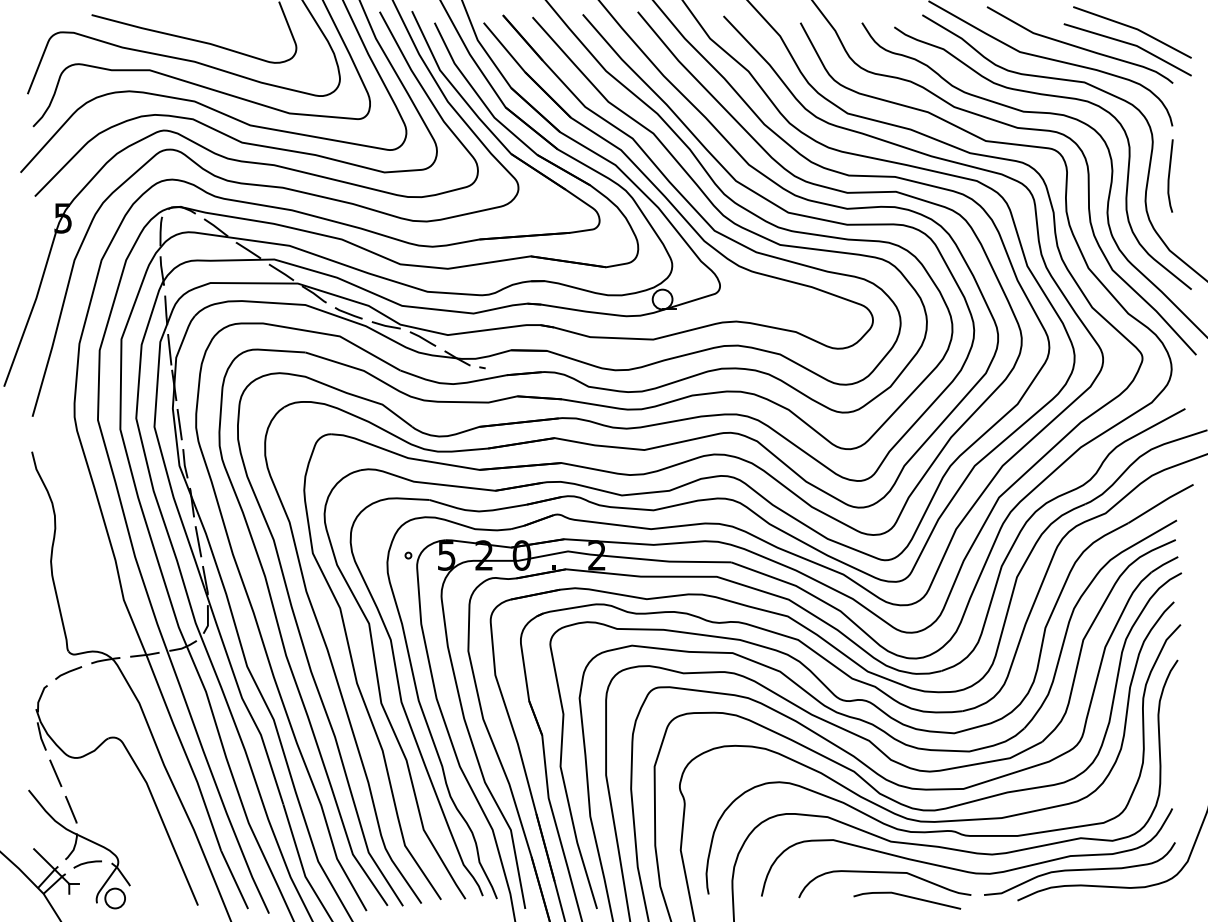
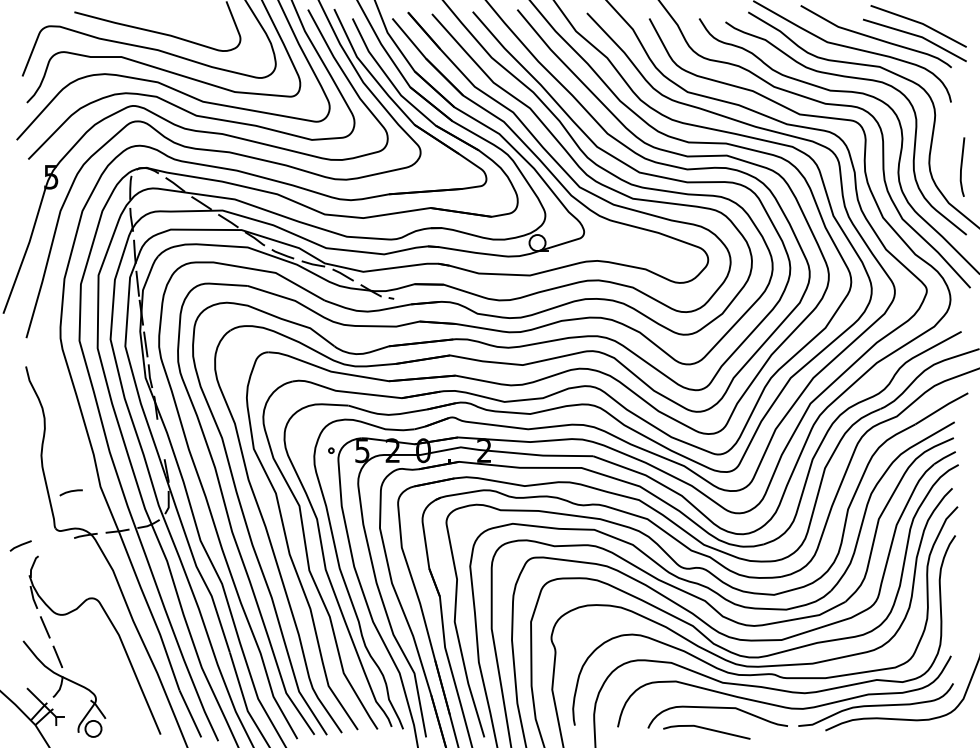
line: (1170, 174) -> (962, 165), moved
line: (198, 541) -> (161, 439), removed
line: (68, 672) -> (20, 545), moved
curve: (87, 863) -> (71, 492), moved
line: (907, 897) -> (706, 729), moved

